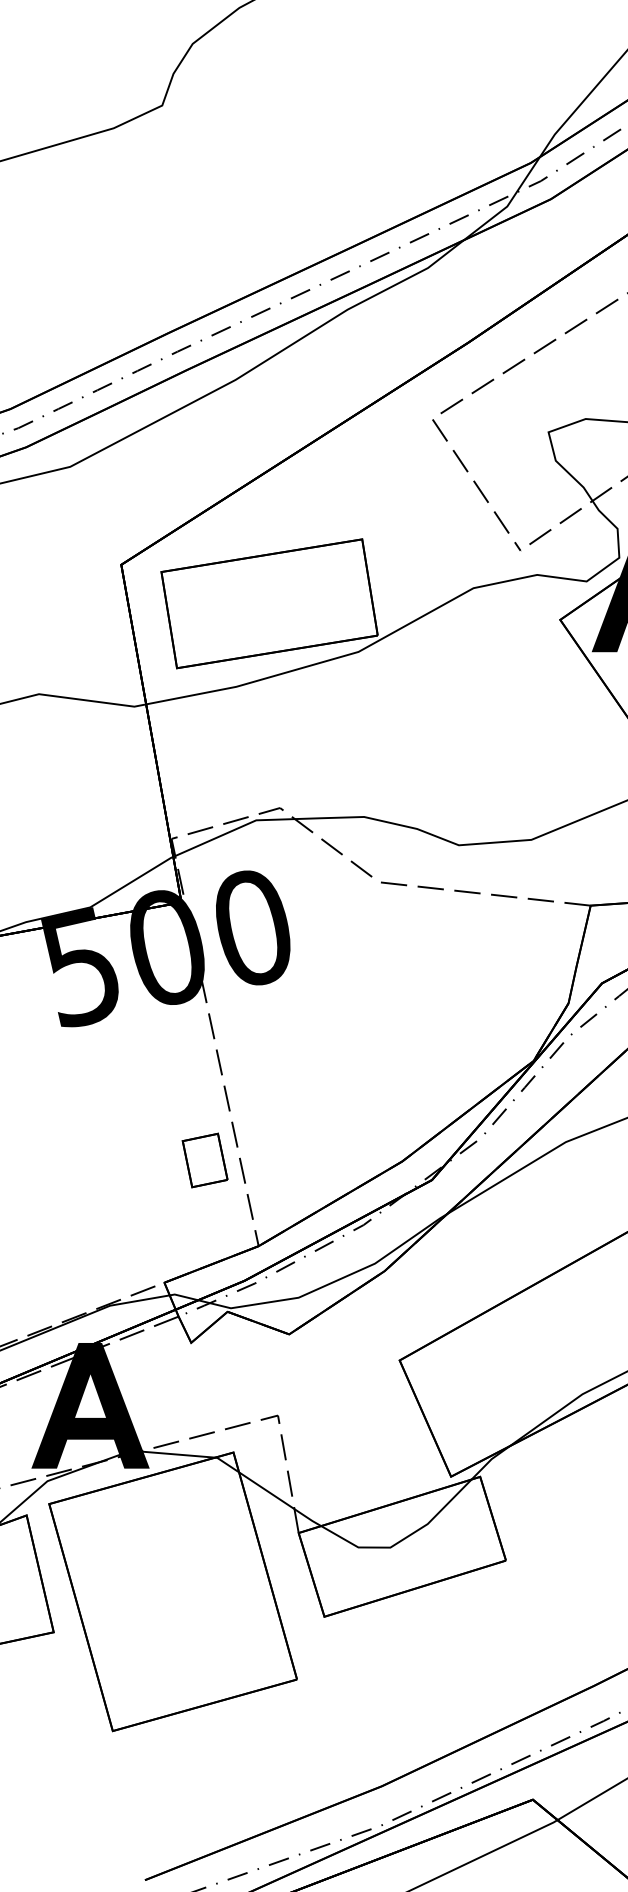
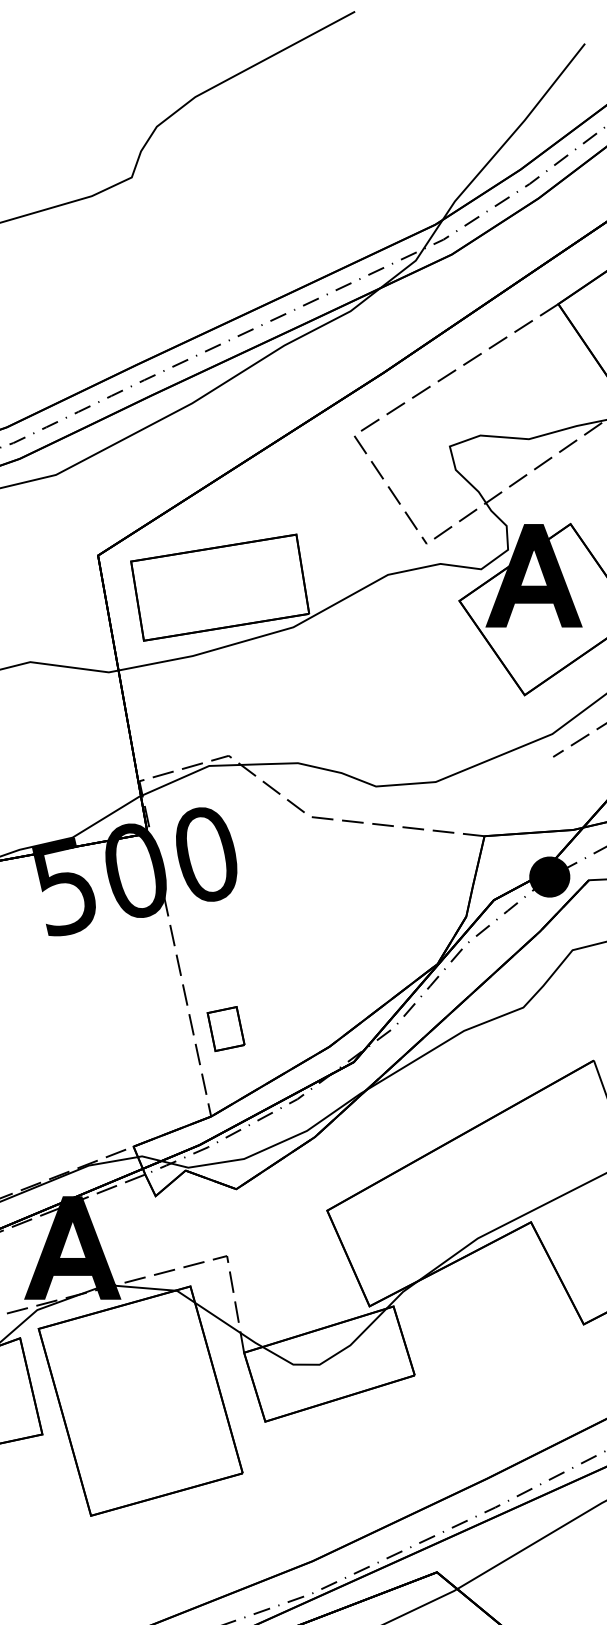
part: (204, 1159) -> (225, 1028), moved

